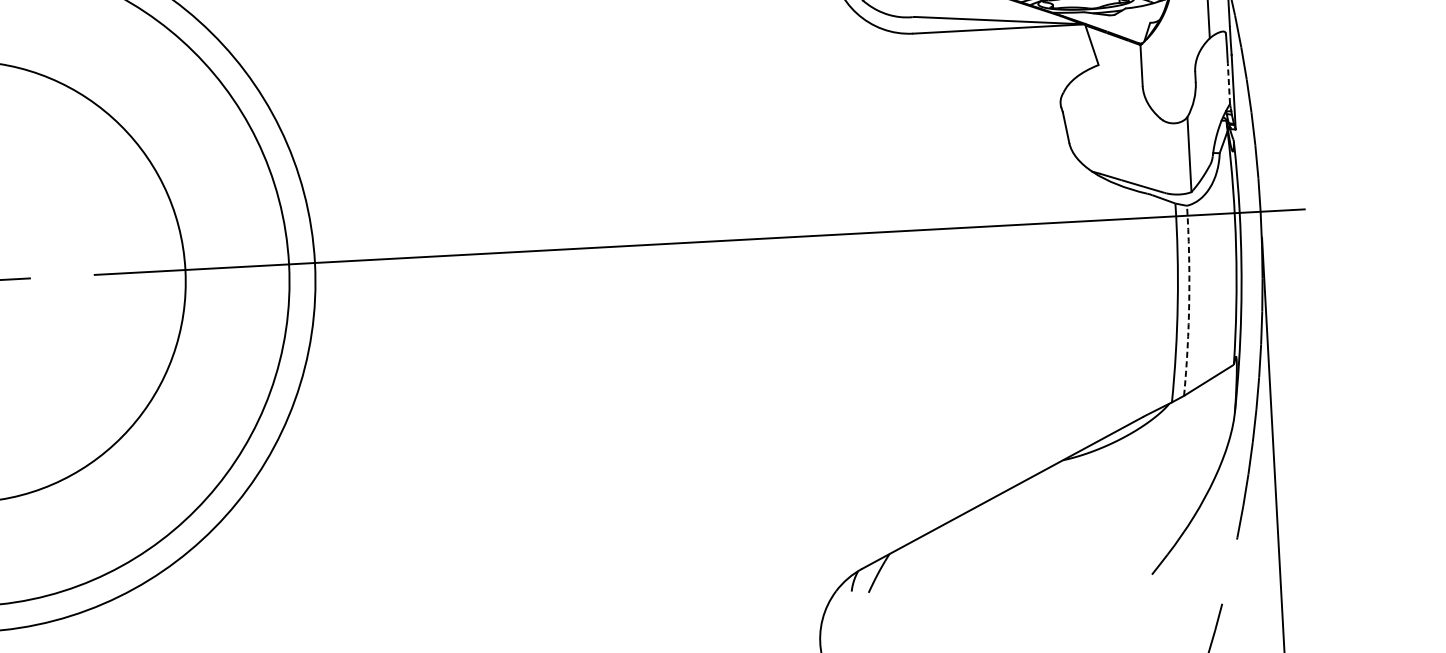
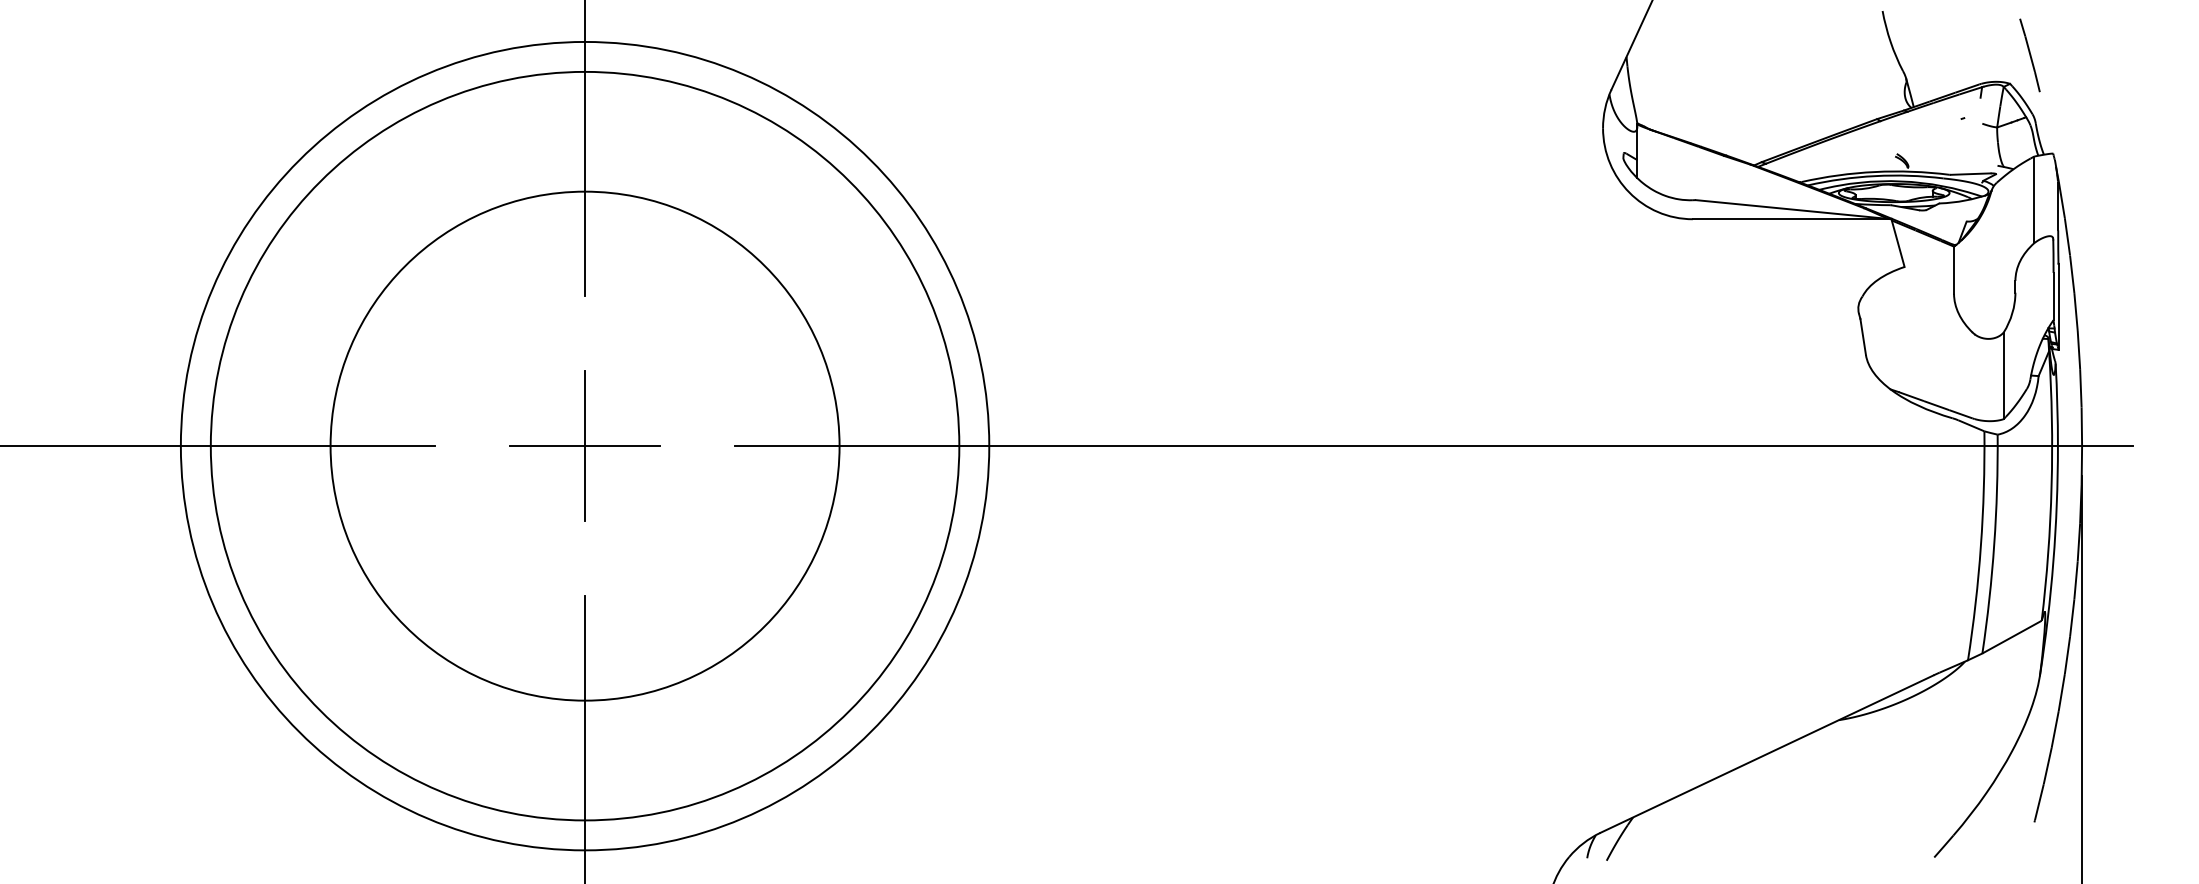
line: (1228, 83) -> (2053, 296), dashed -> solid
arc: (1189, 300) -> (1994, 544), dashed -> solid

